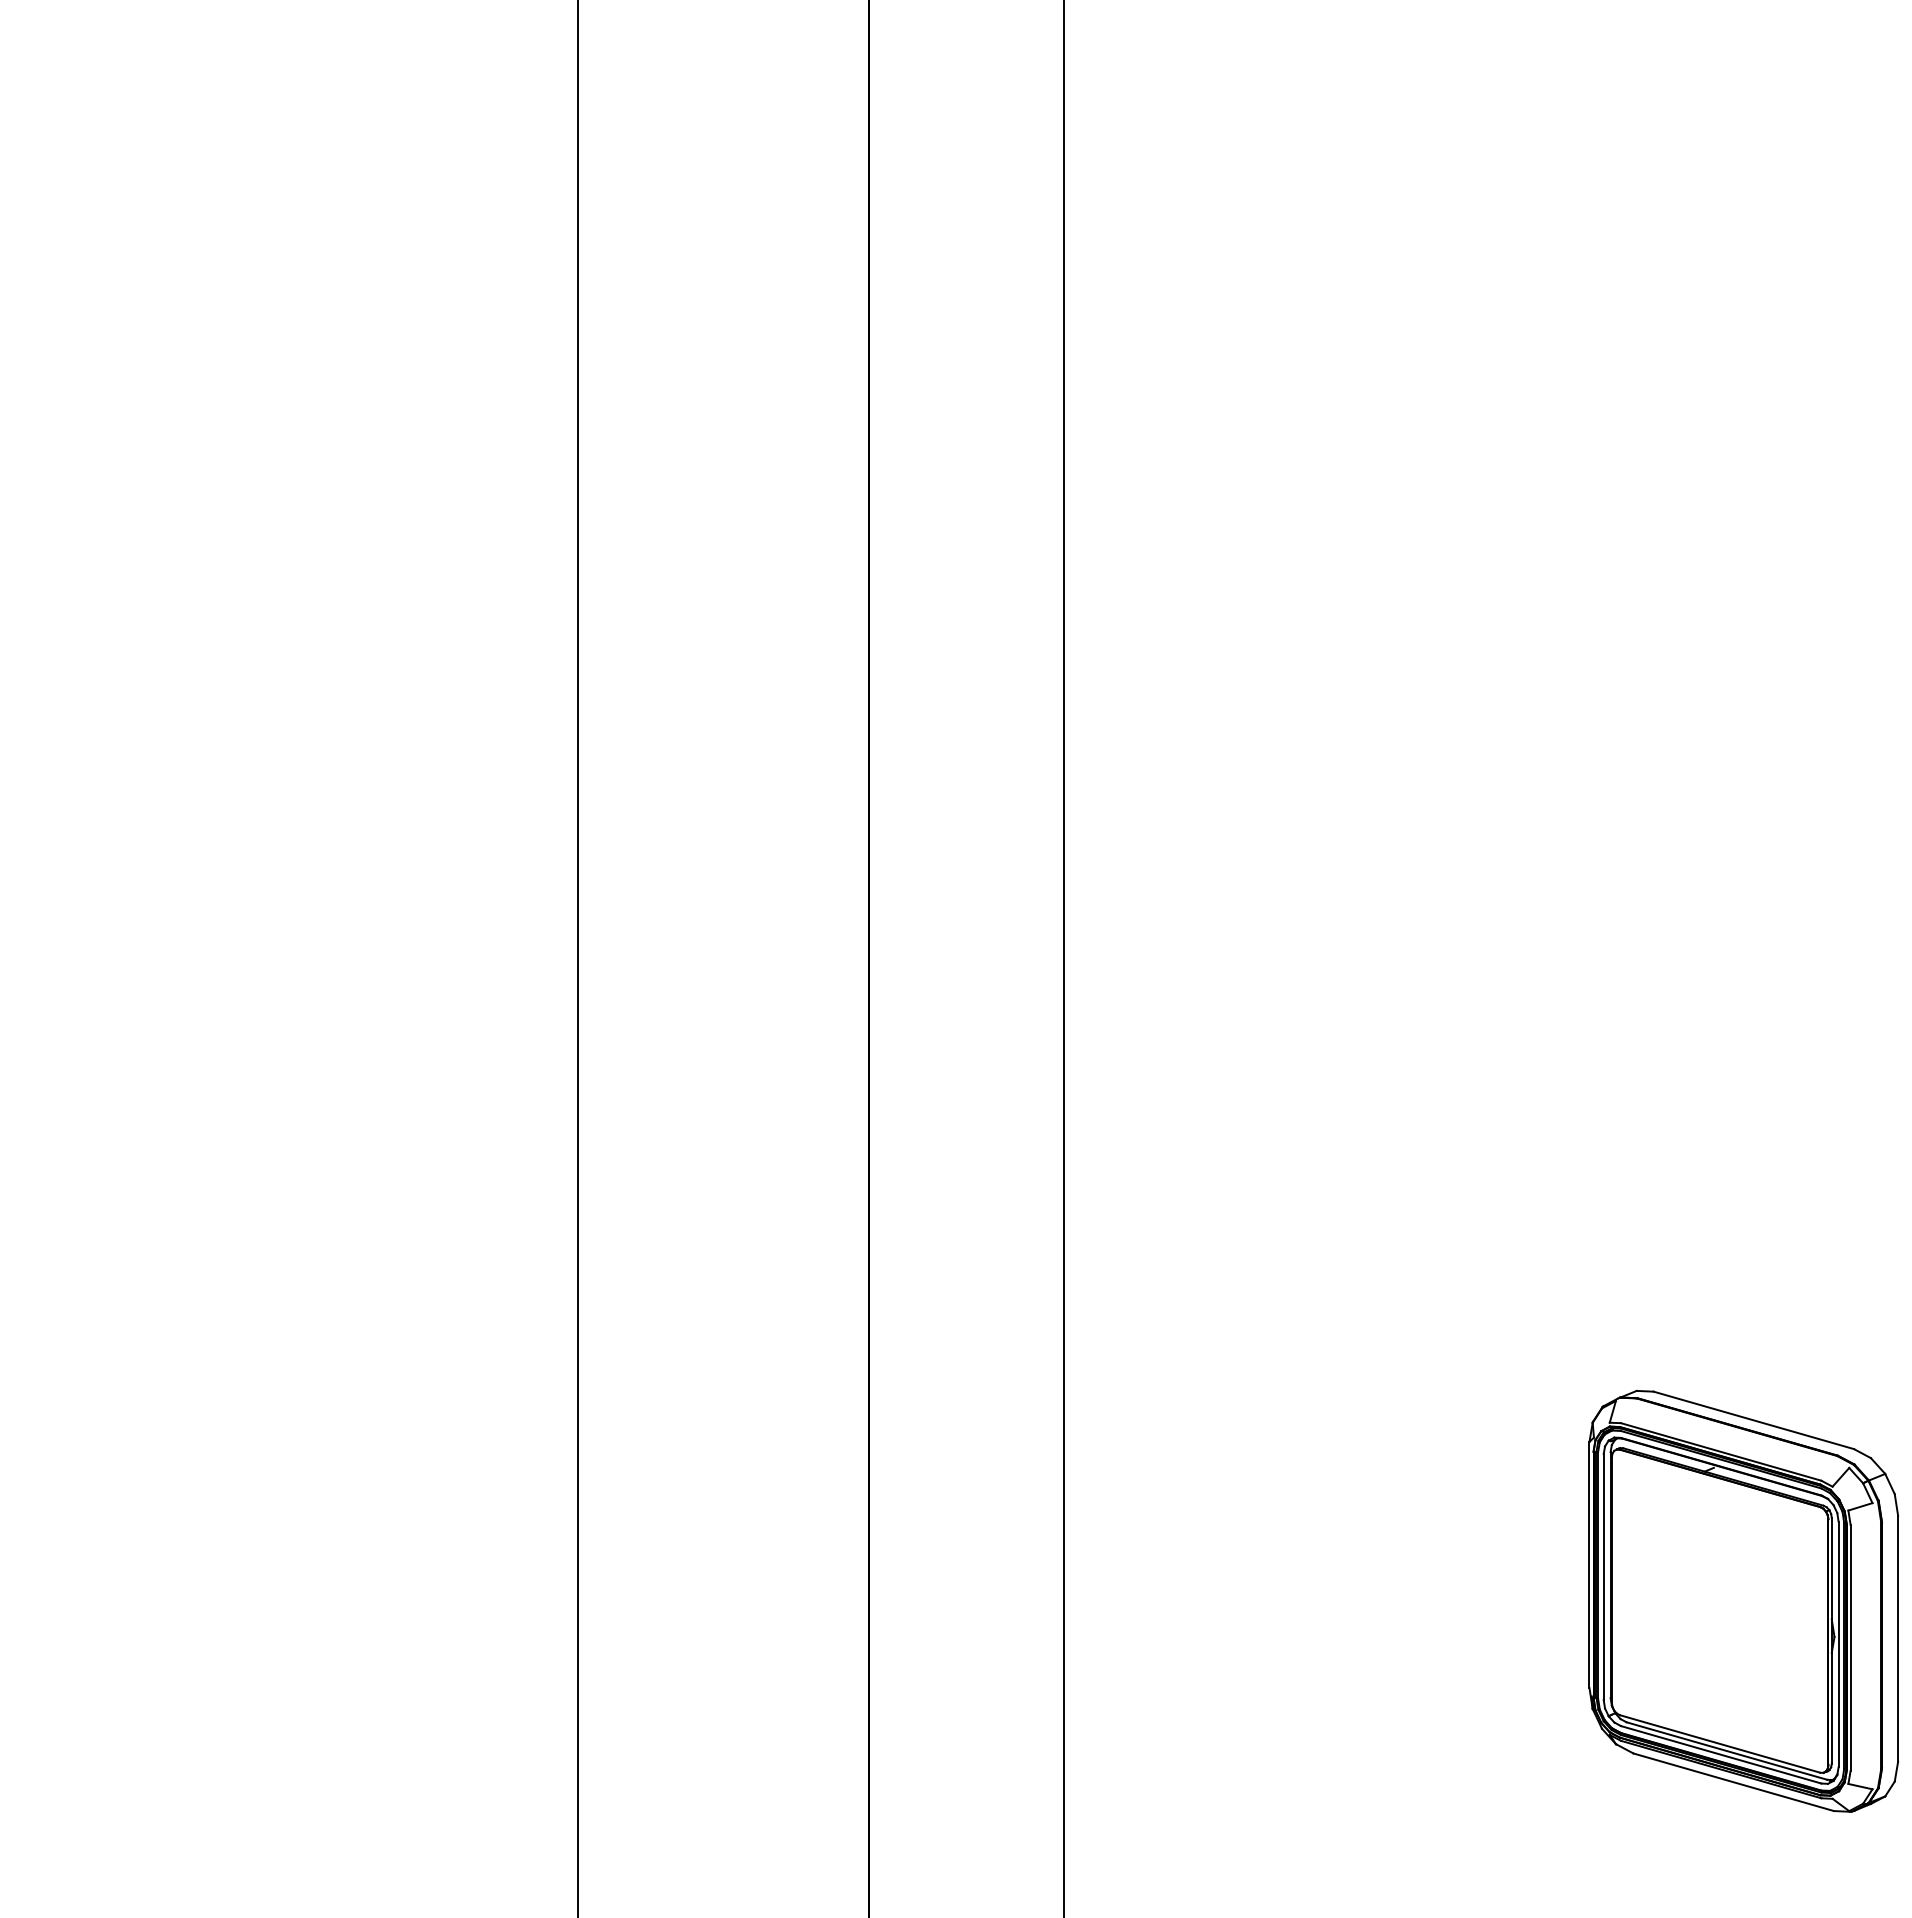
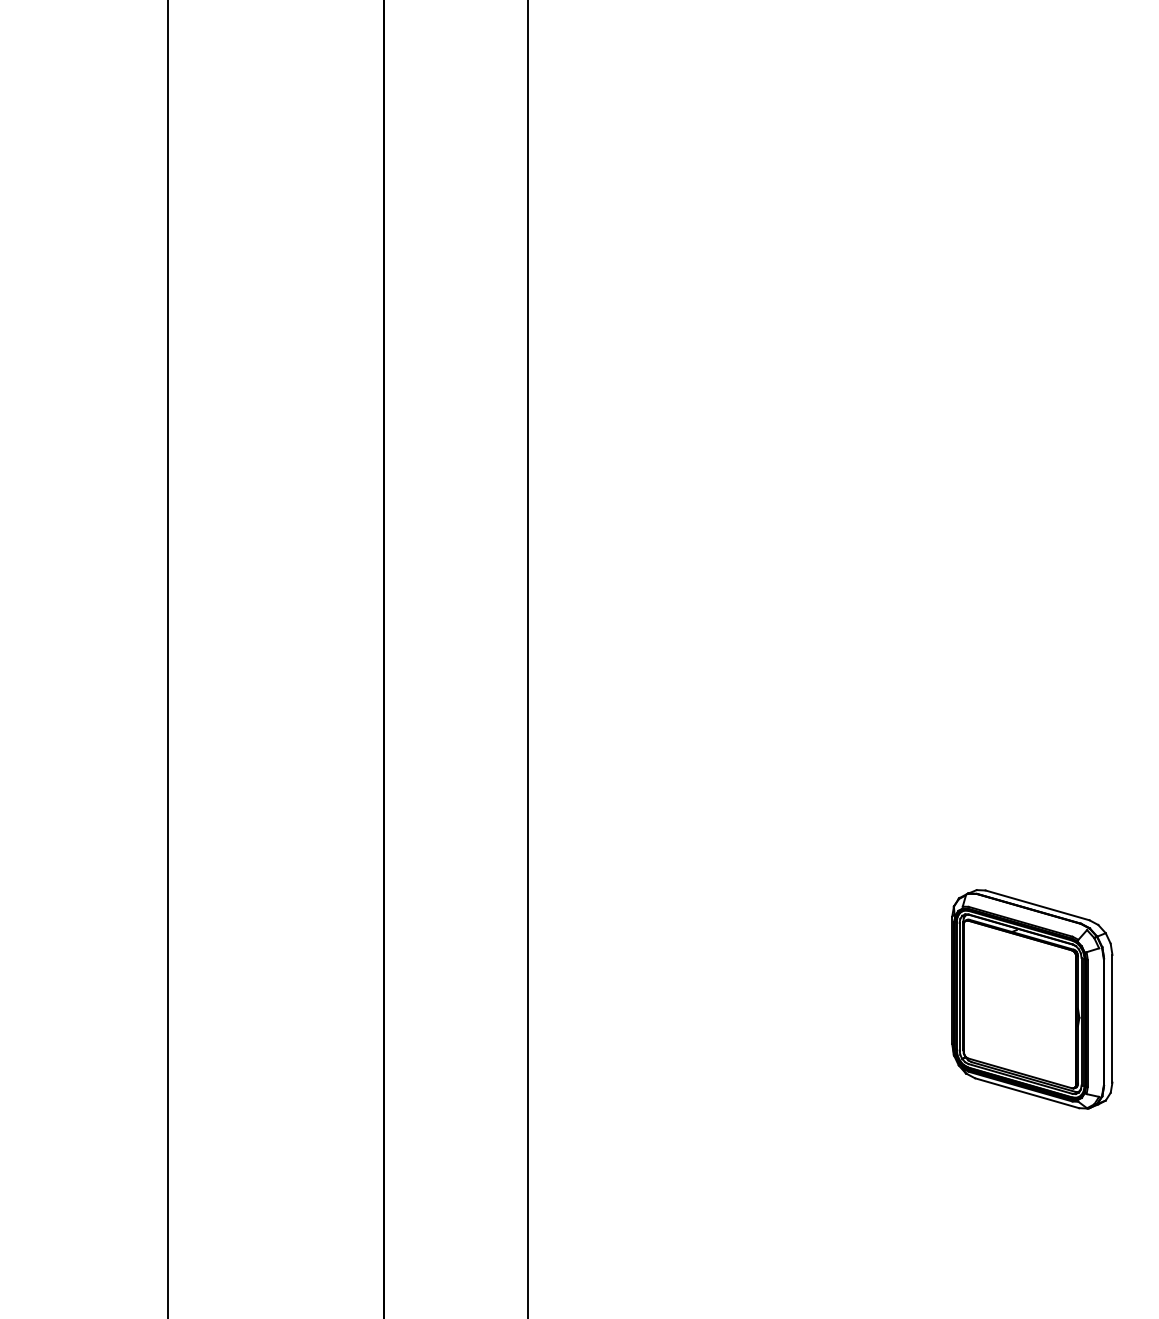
part: (1743, 1601) -> (1032, 999), size x0.7

